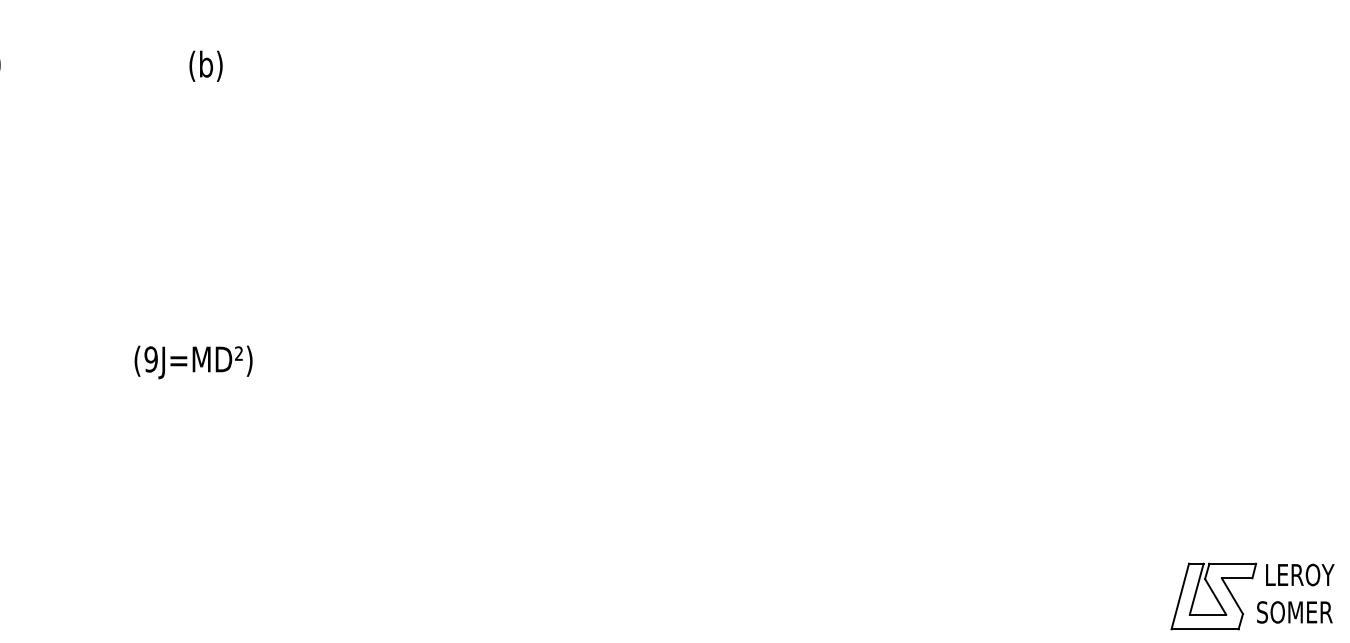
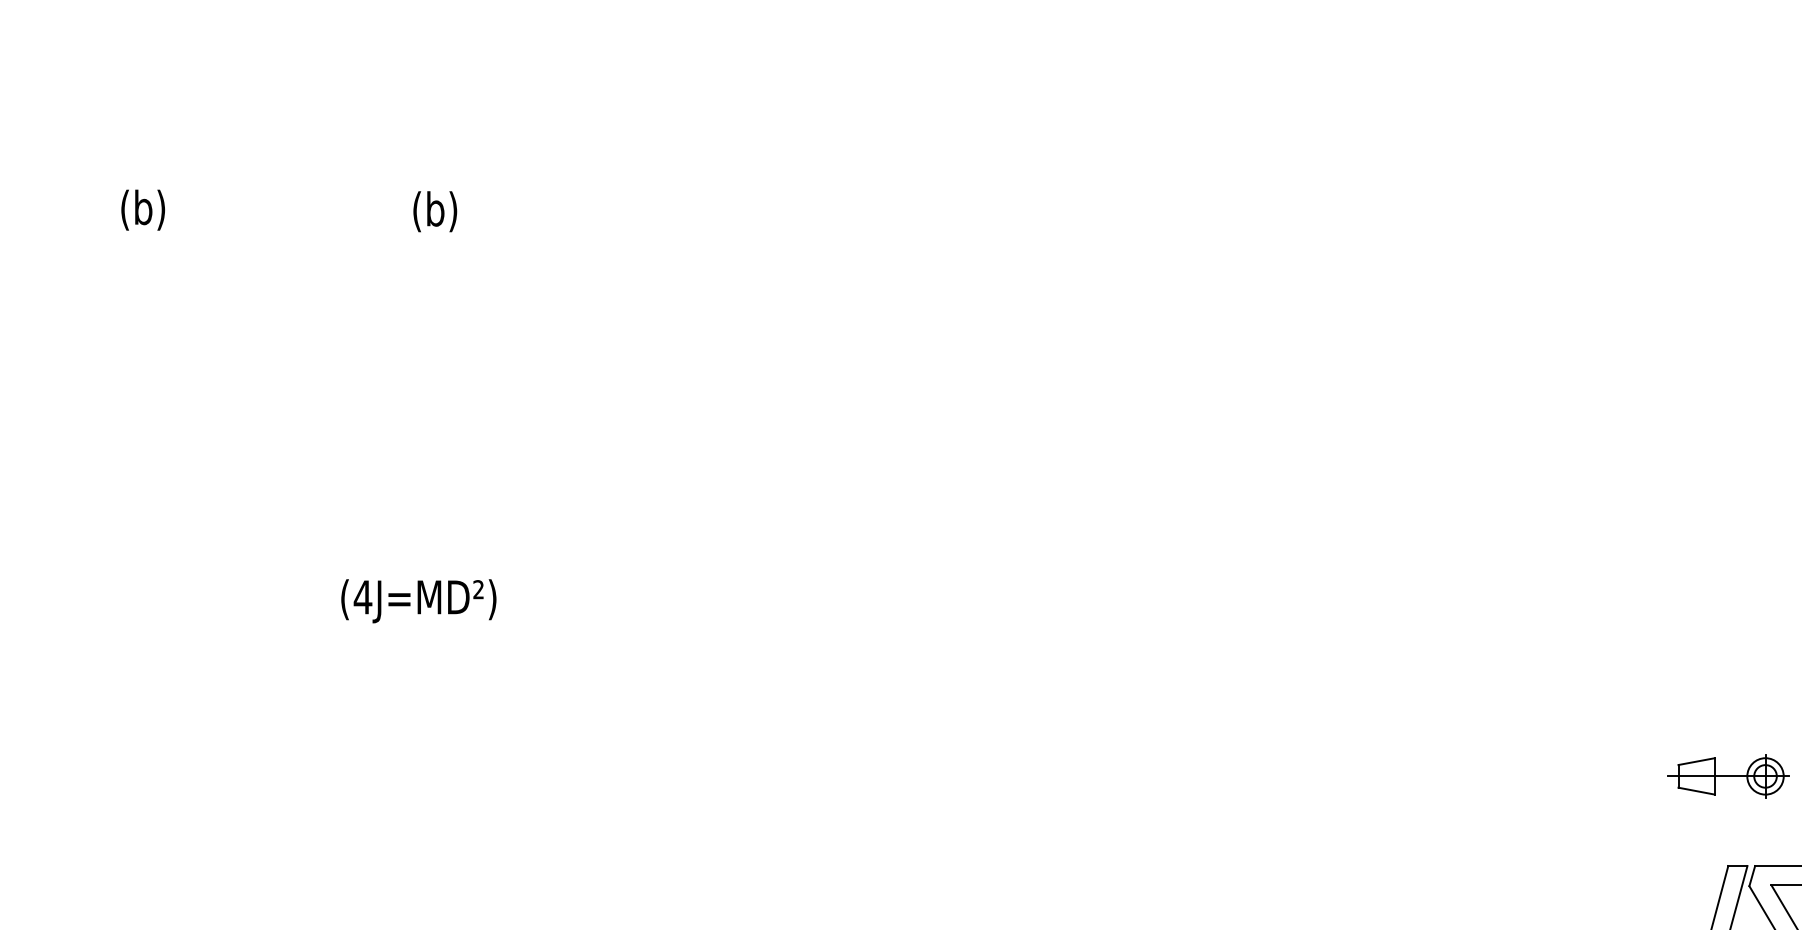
text: (150, 359) -> (362, 597), (9J=MD²) -> (4J=MD²)
part: (1189, 495) -> (1728, 776), added

